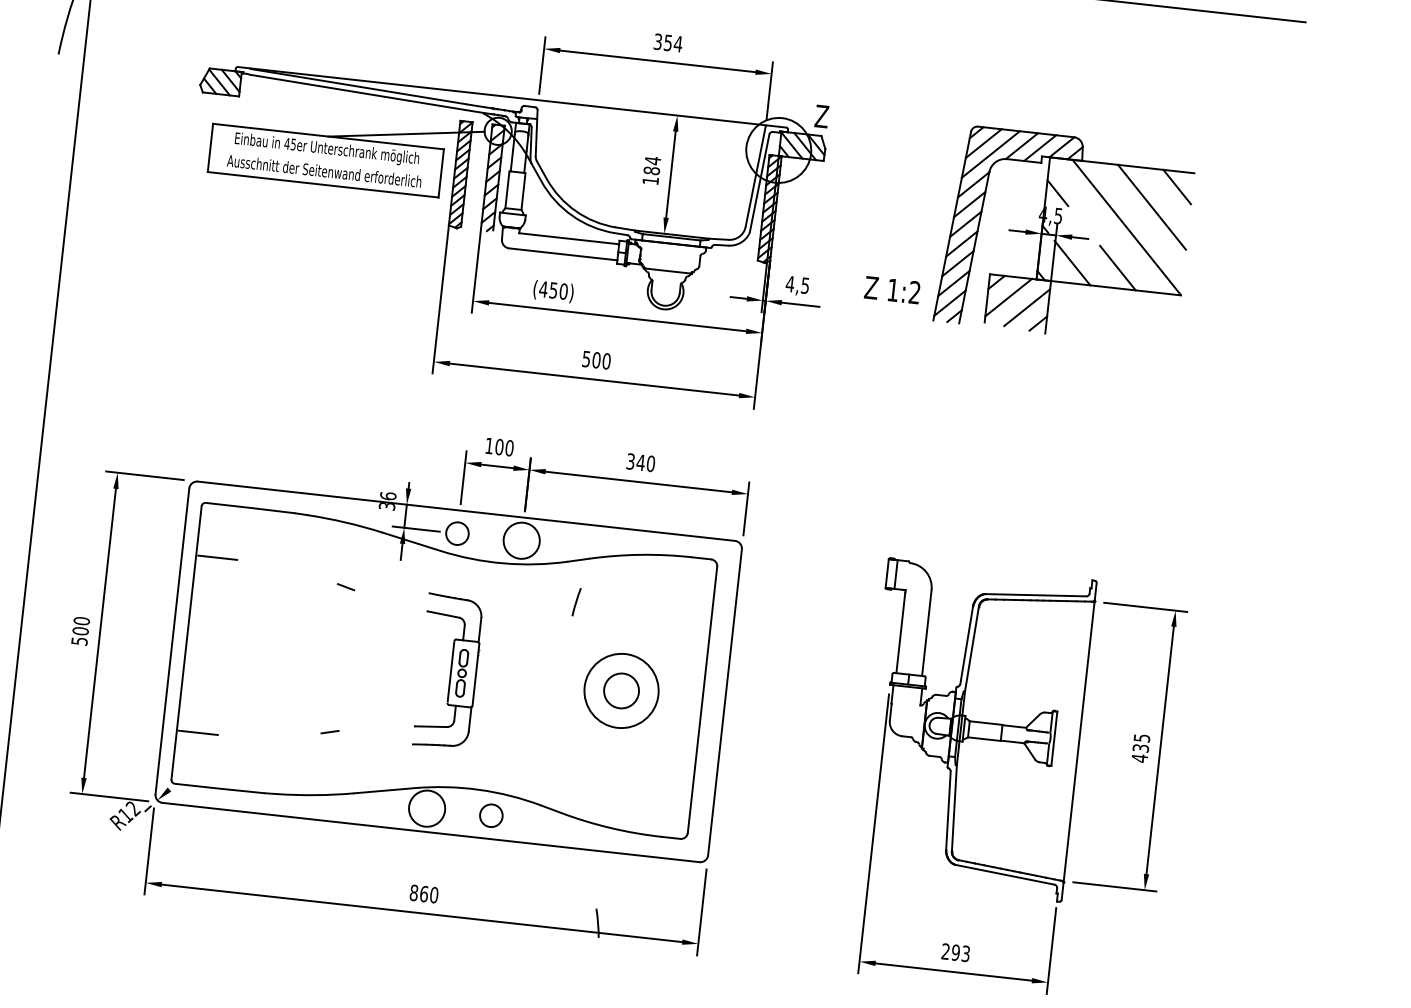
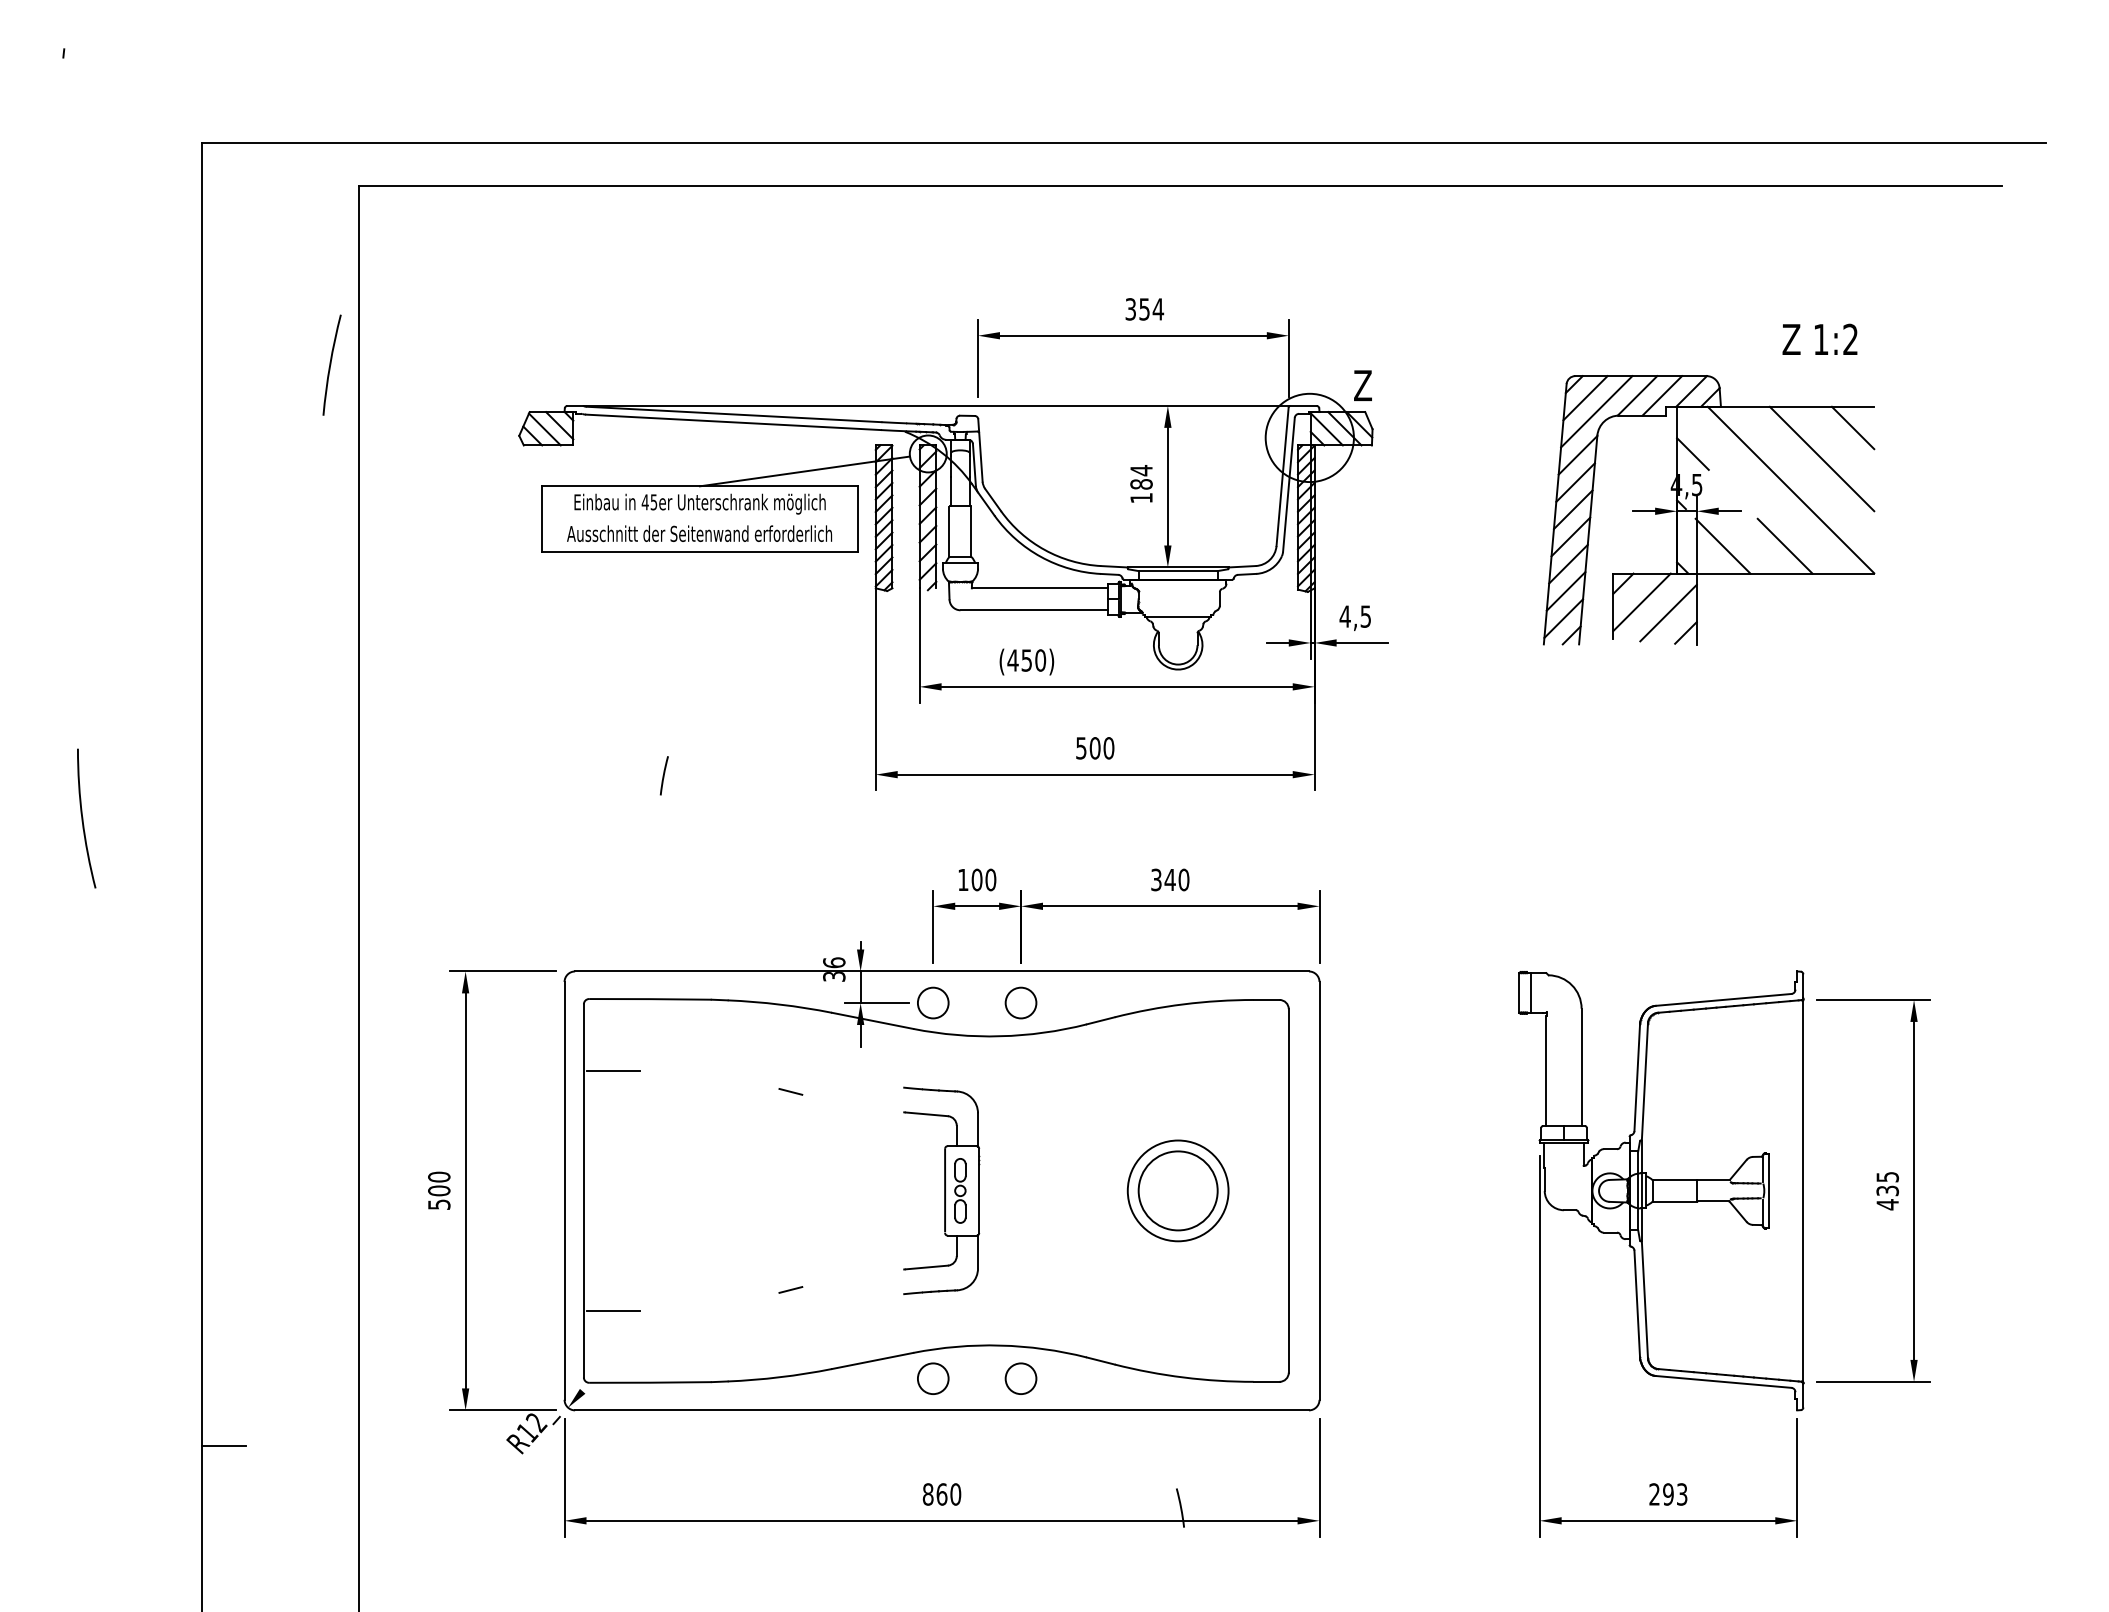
text: (892, 289) -> (1819, 338), moved
circle: (521, 540) -> (1020, 1002), size x0.62
line: (576, 601) -> (663, 775), moved
circle: (621, 690) -> (1177, 1190), size x1.67
circle: (426, 808) -> (932, 1378), size x0.62

